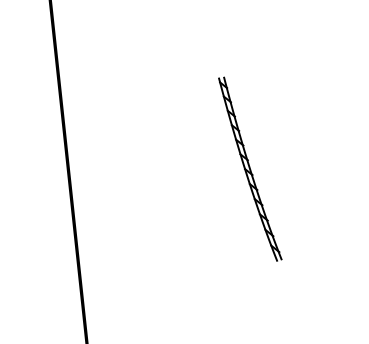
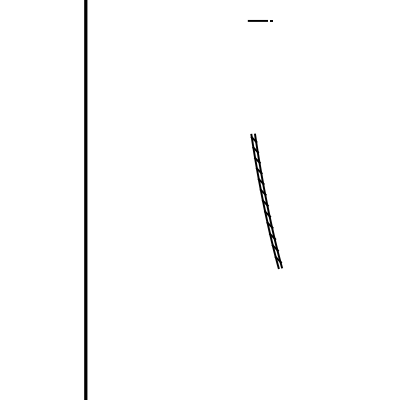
part: (250, 169) -> (266, 201), size x0.71

